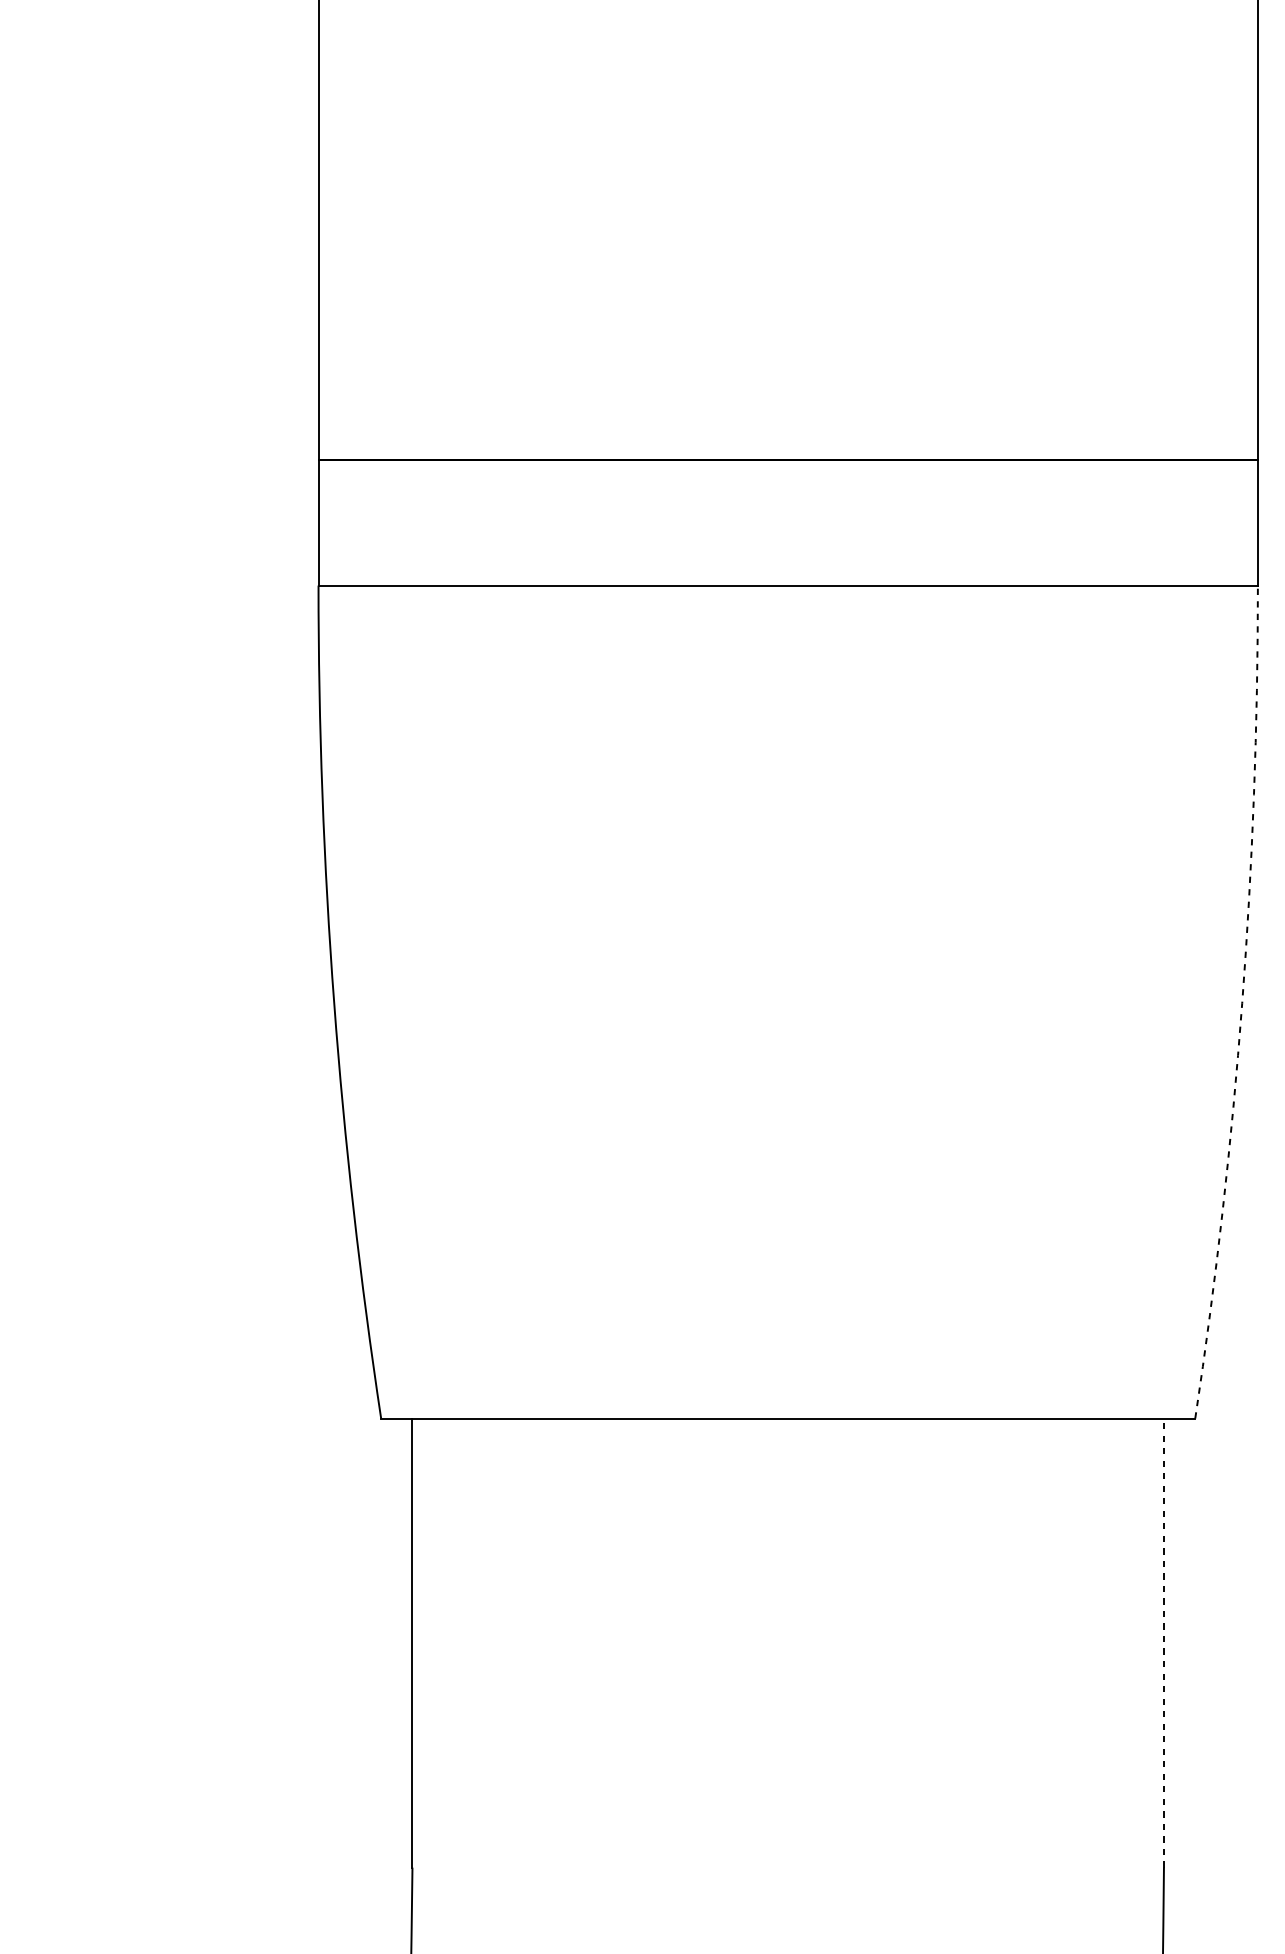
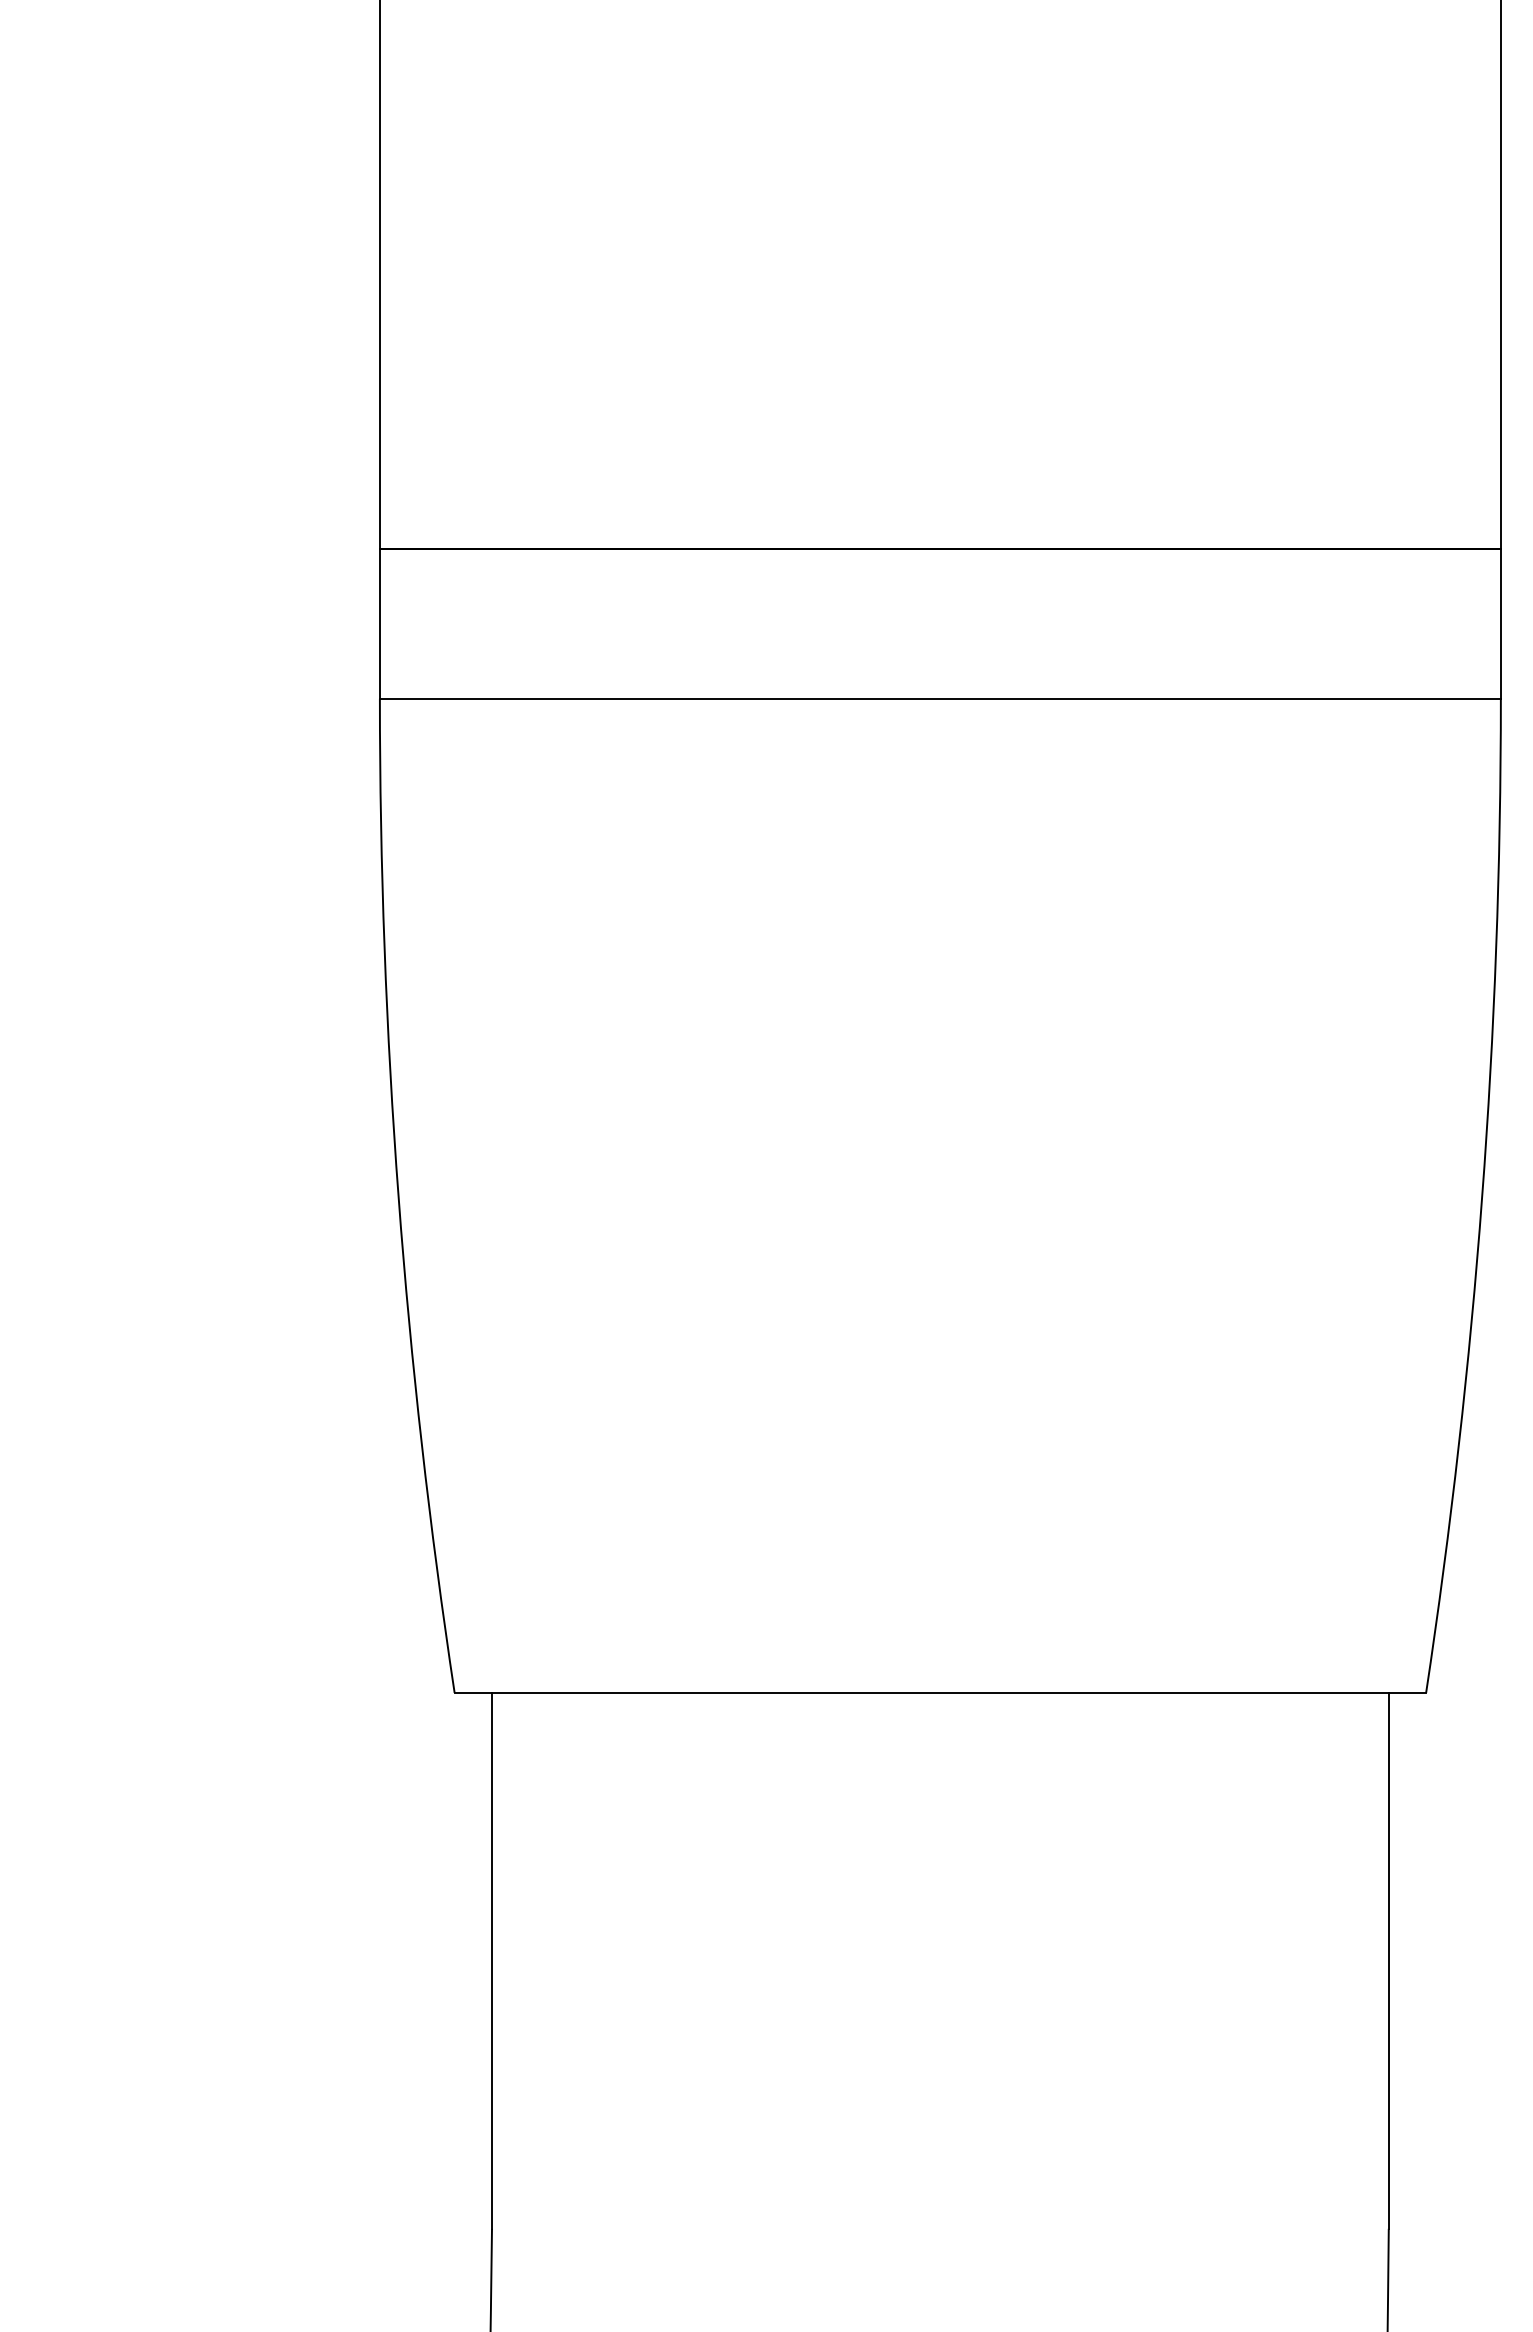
arc: (1242, 1003) -> (1482, 1197), dashed -> solid
line: (1163, 1642) -> (1388, 1960), dashed -> solid

